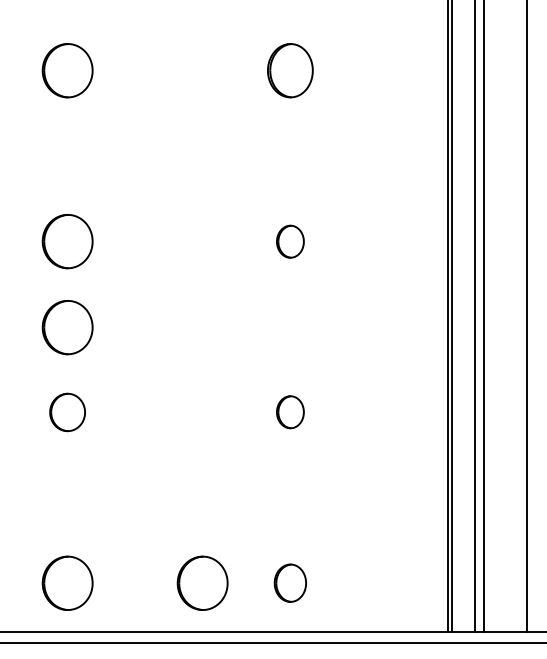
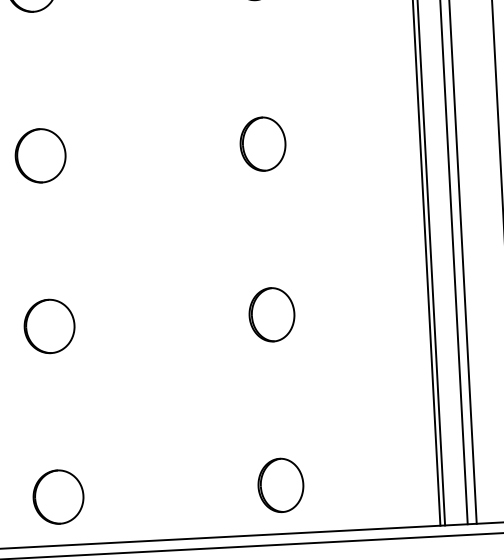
part: (290, 241) -> (263, 144), size x1.67
part: (67, 327) -> (44, 241), removed
part: (290, 411) -> (272, 313), size x1.67
part: (67, 412) -> (49, 326), size x1.43
part: (202, 582) -> (193, 489), removed
part: (290, 582) -> (281, 484), size x1.43

